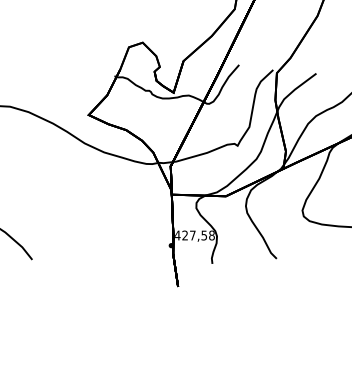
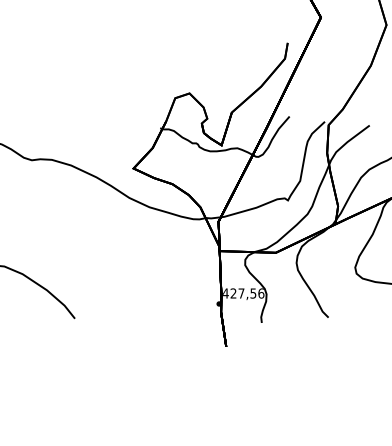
text: (212, 235) -> (261, 293), 427,58 -> 427,56

